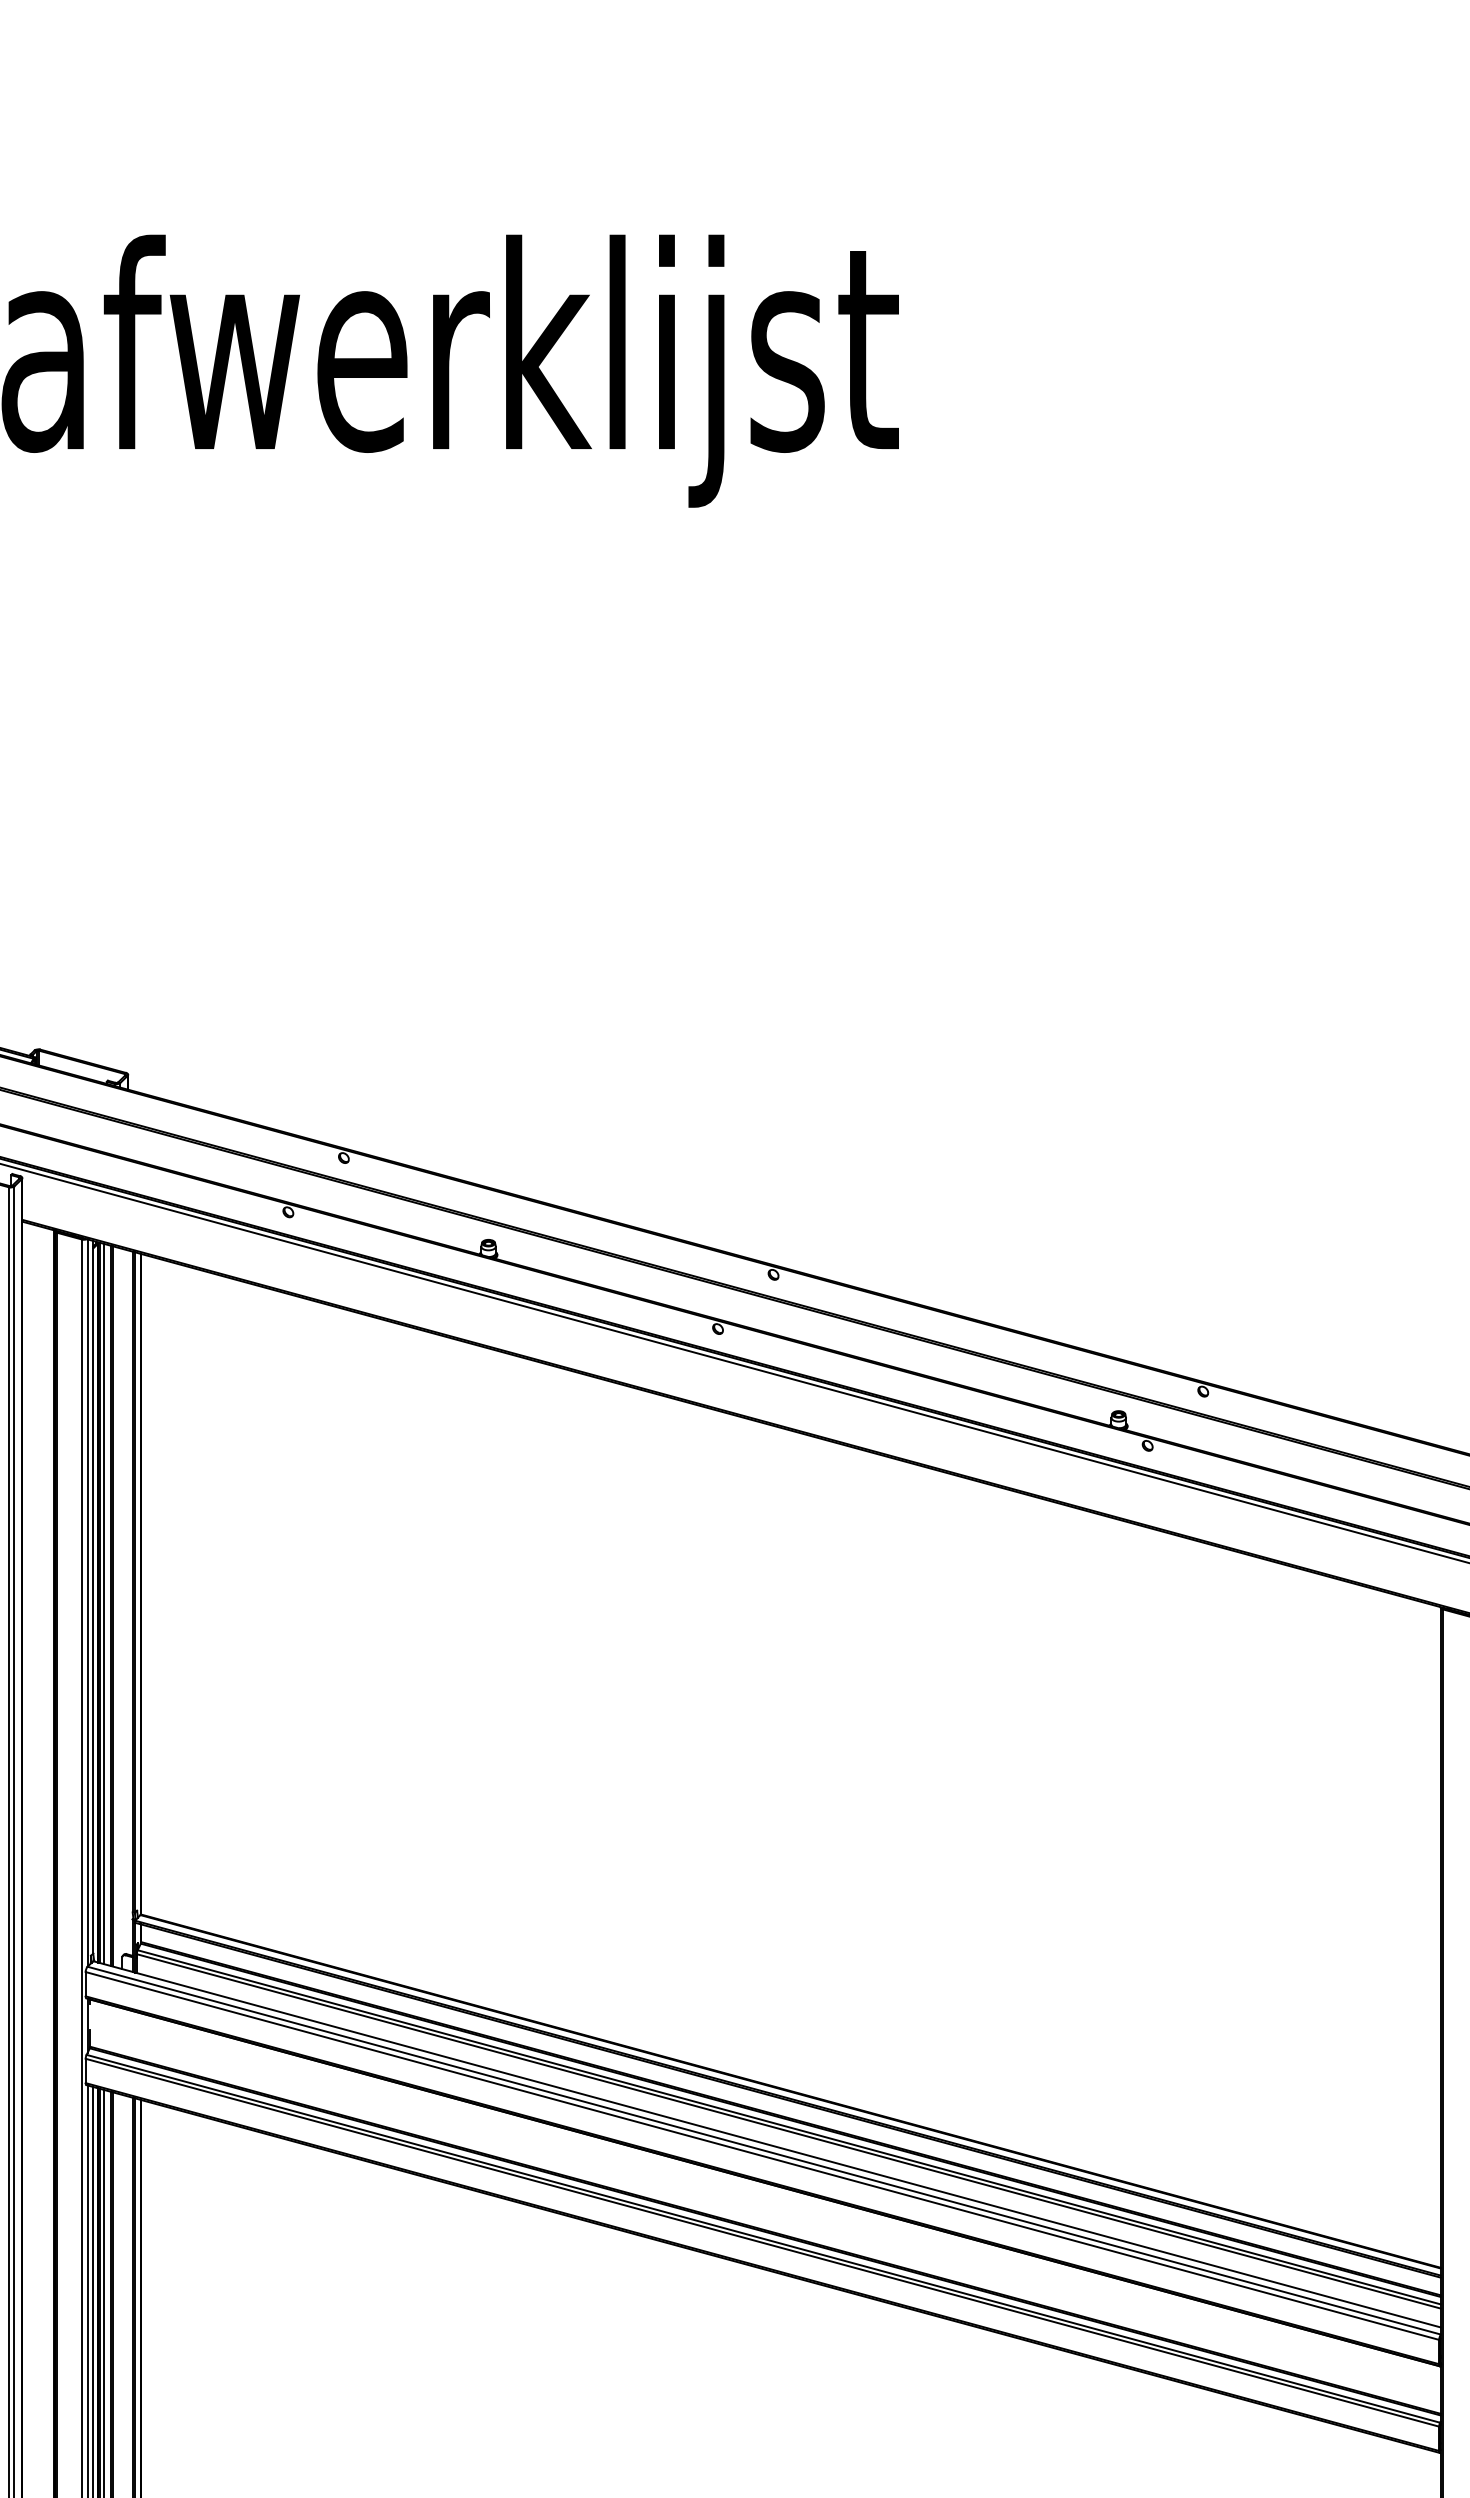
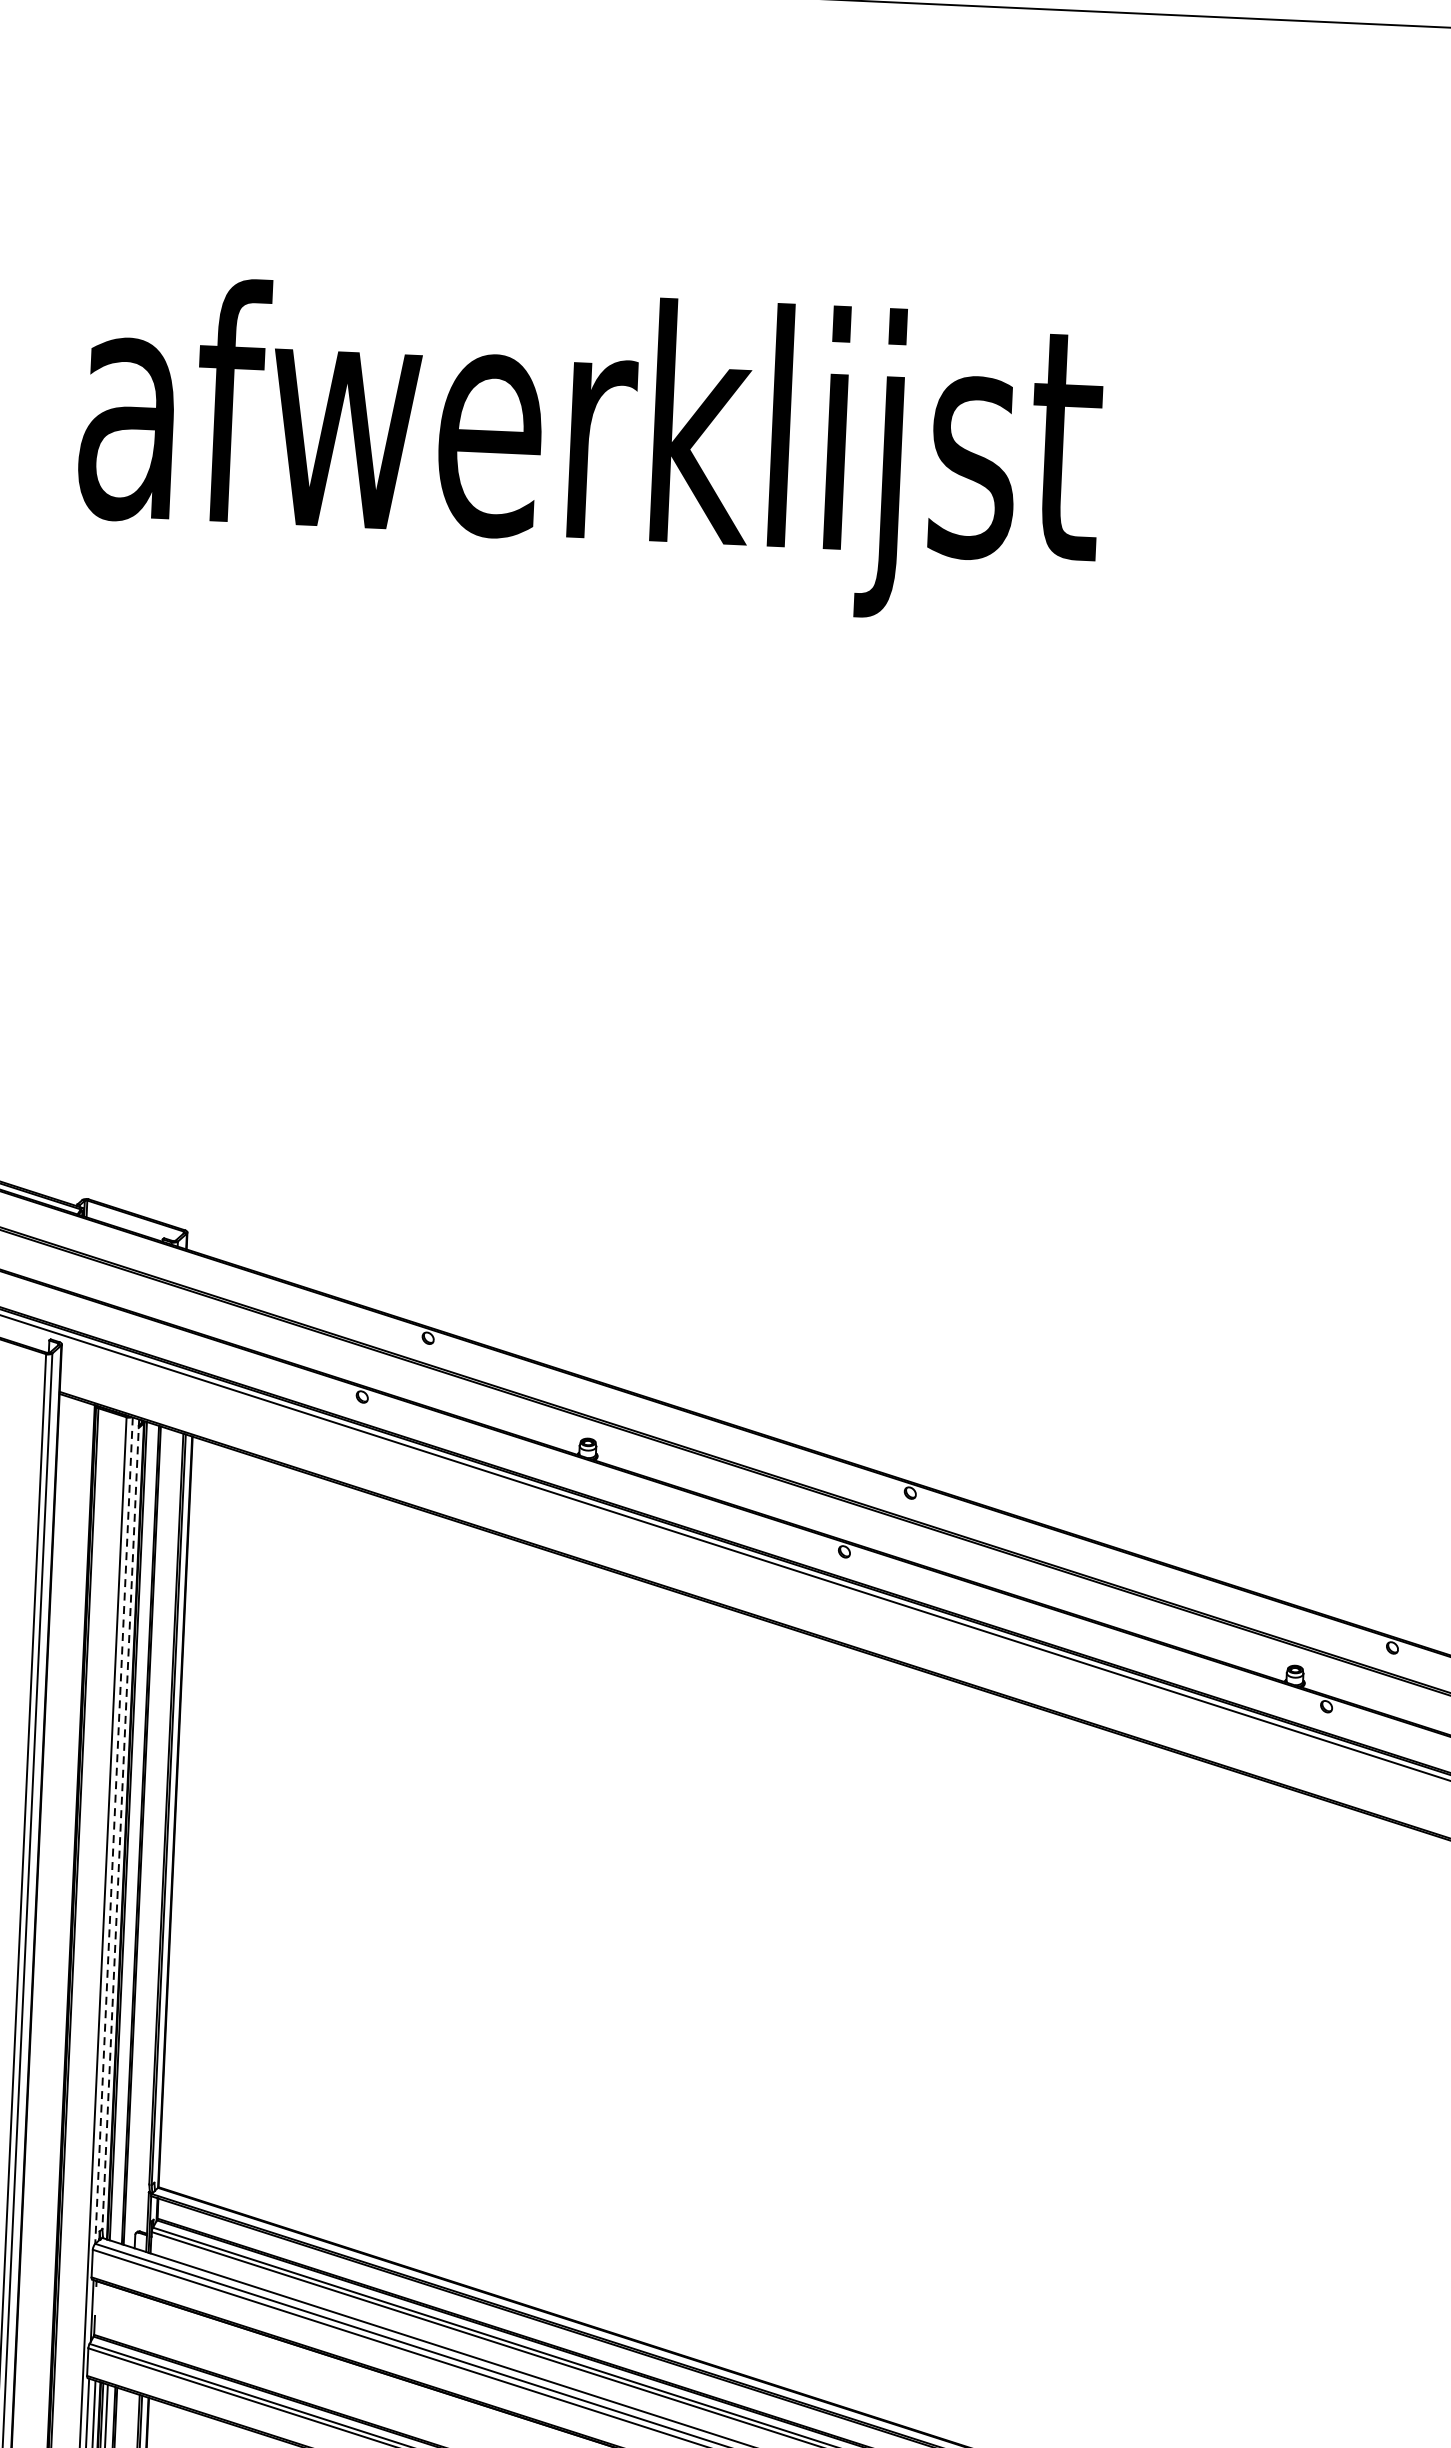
line: (93, 1597) -> (121, 1824), solid -> dashed
line: (87, 1603) -> (113, 1831), solid -> dashed
line: (104, 1603) -> (133, 1831), removed

